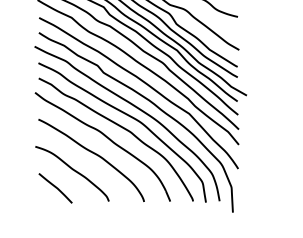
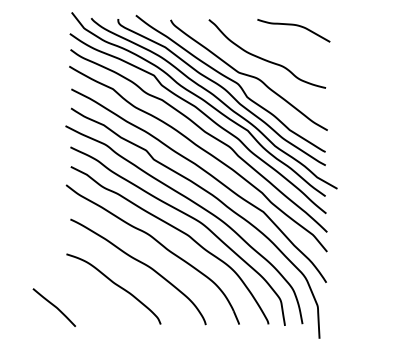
curve: (54, 187) -> (53, 306), moved

